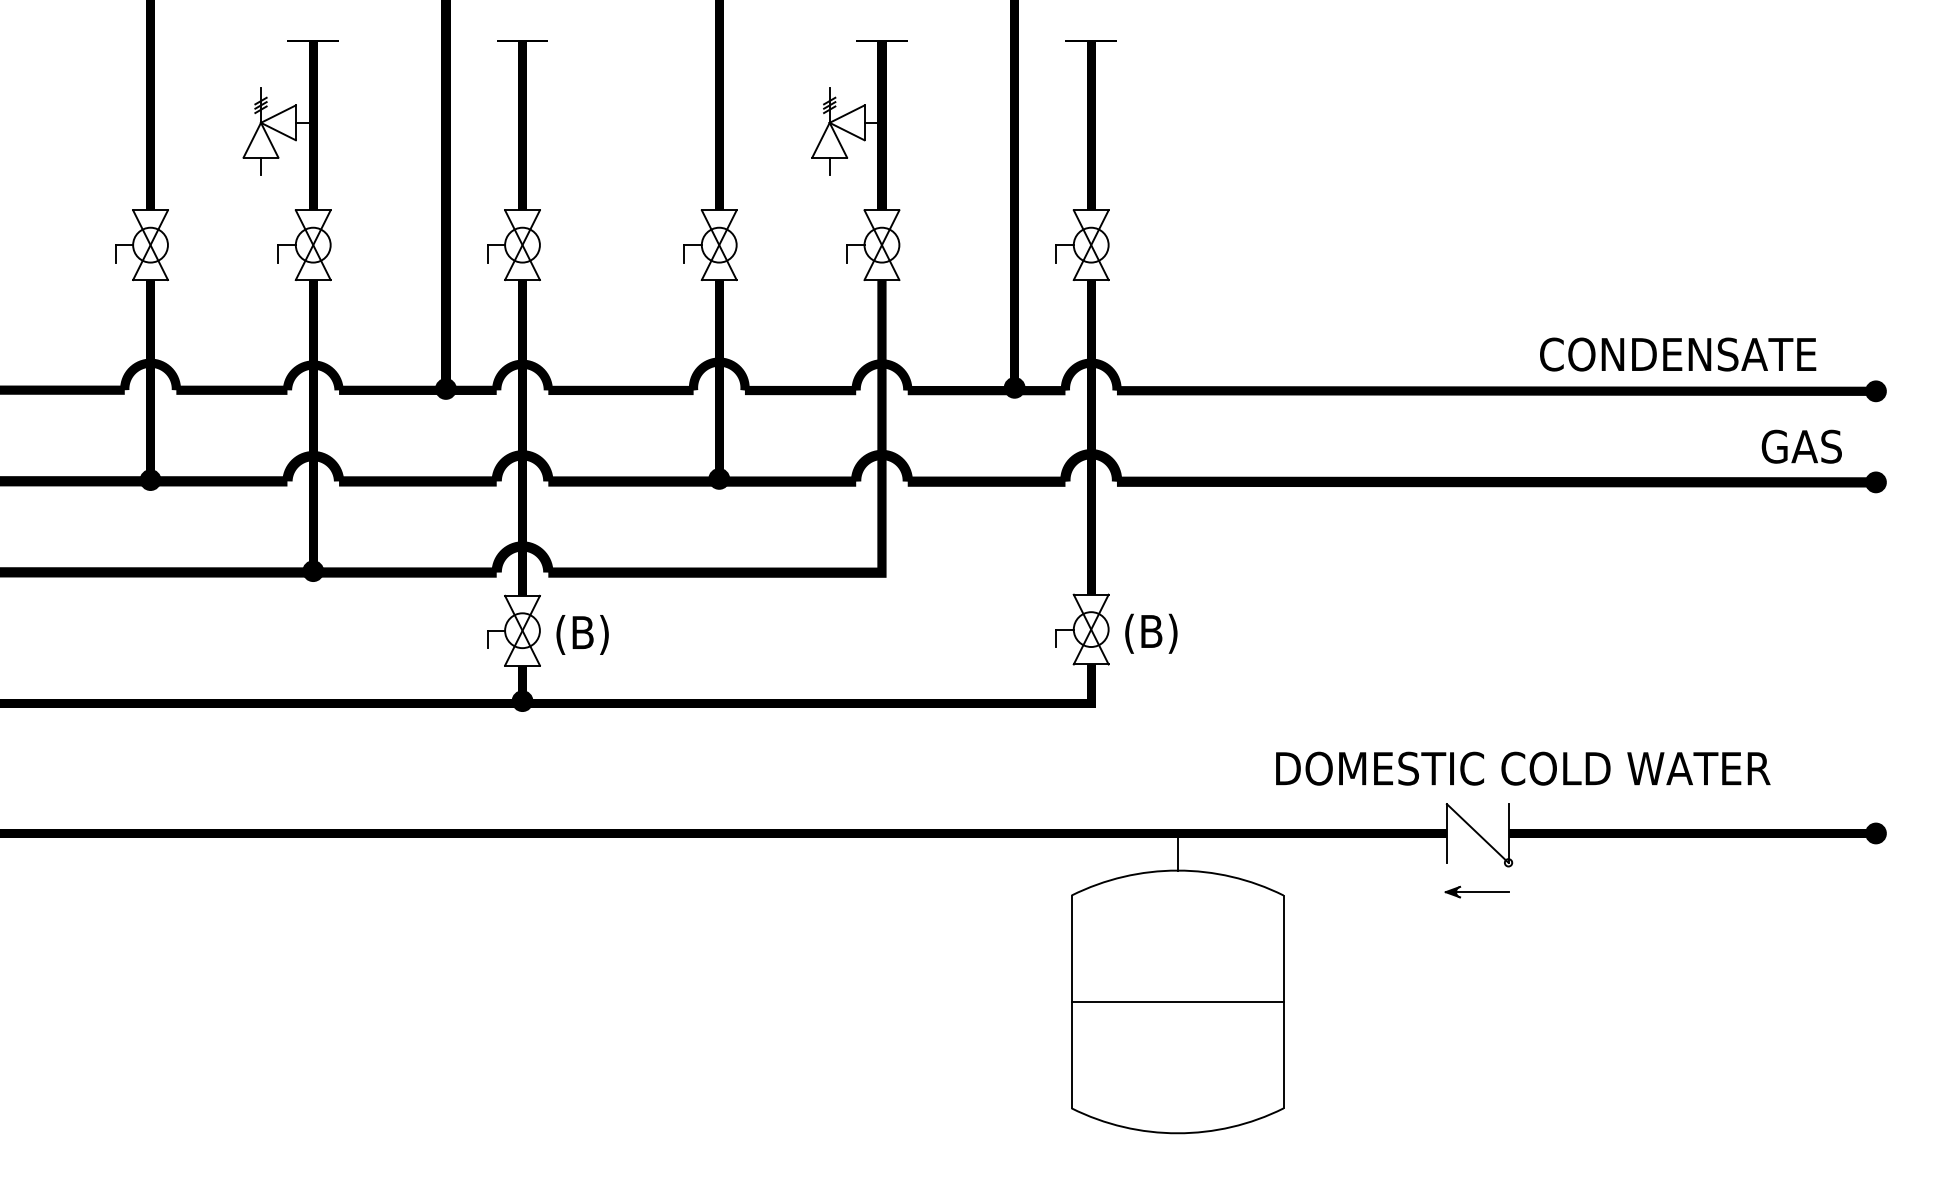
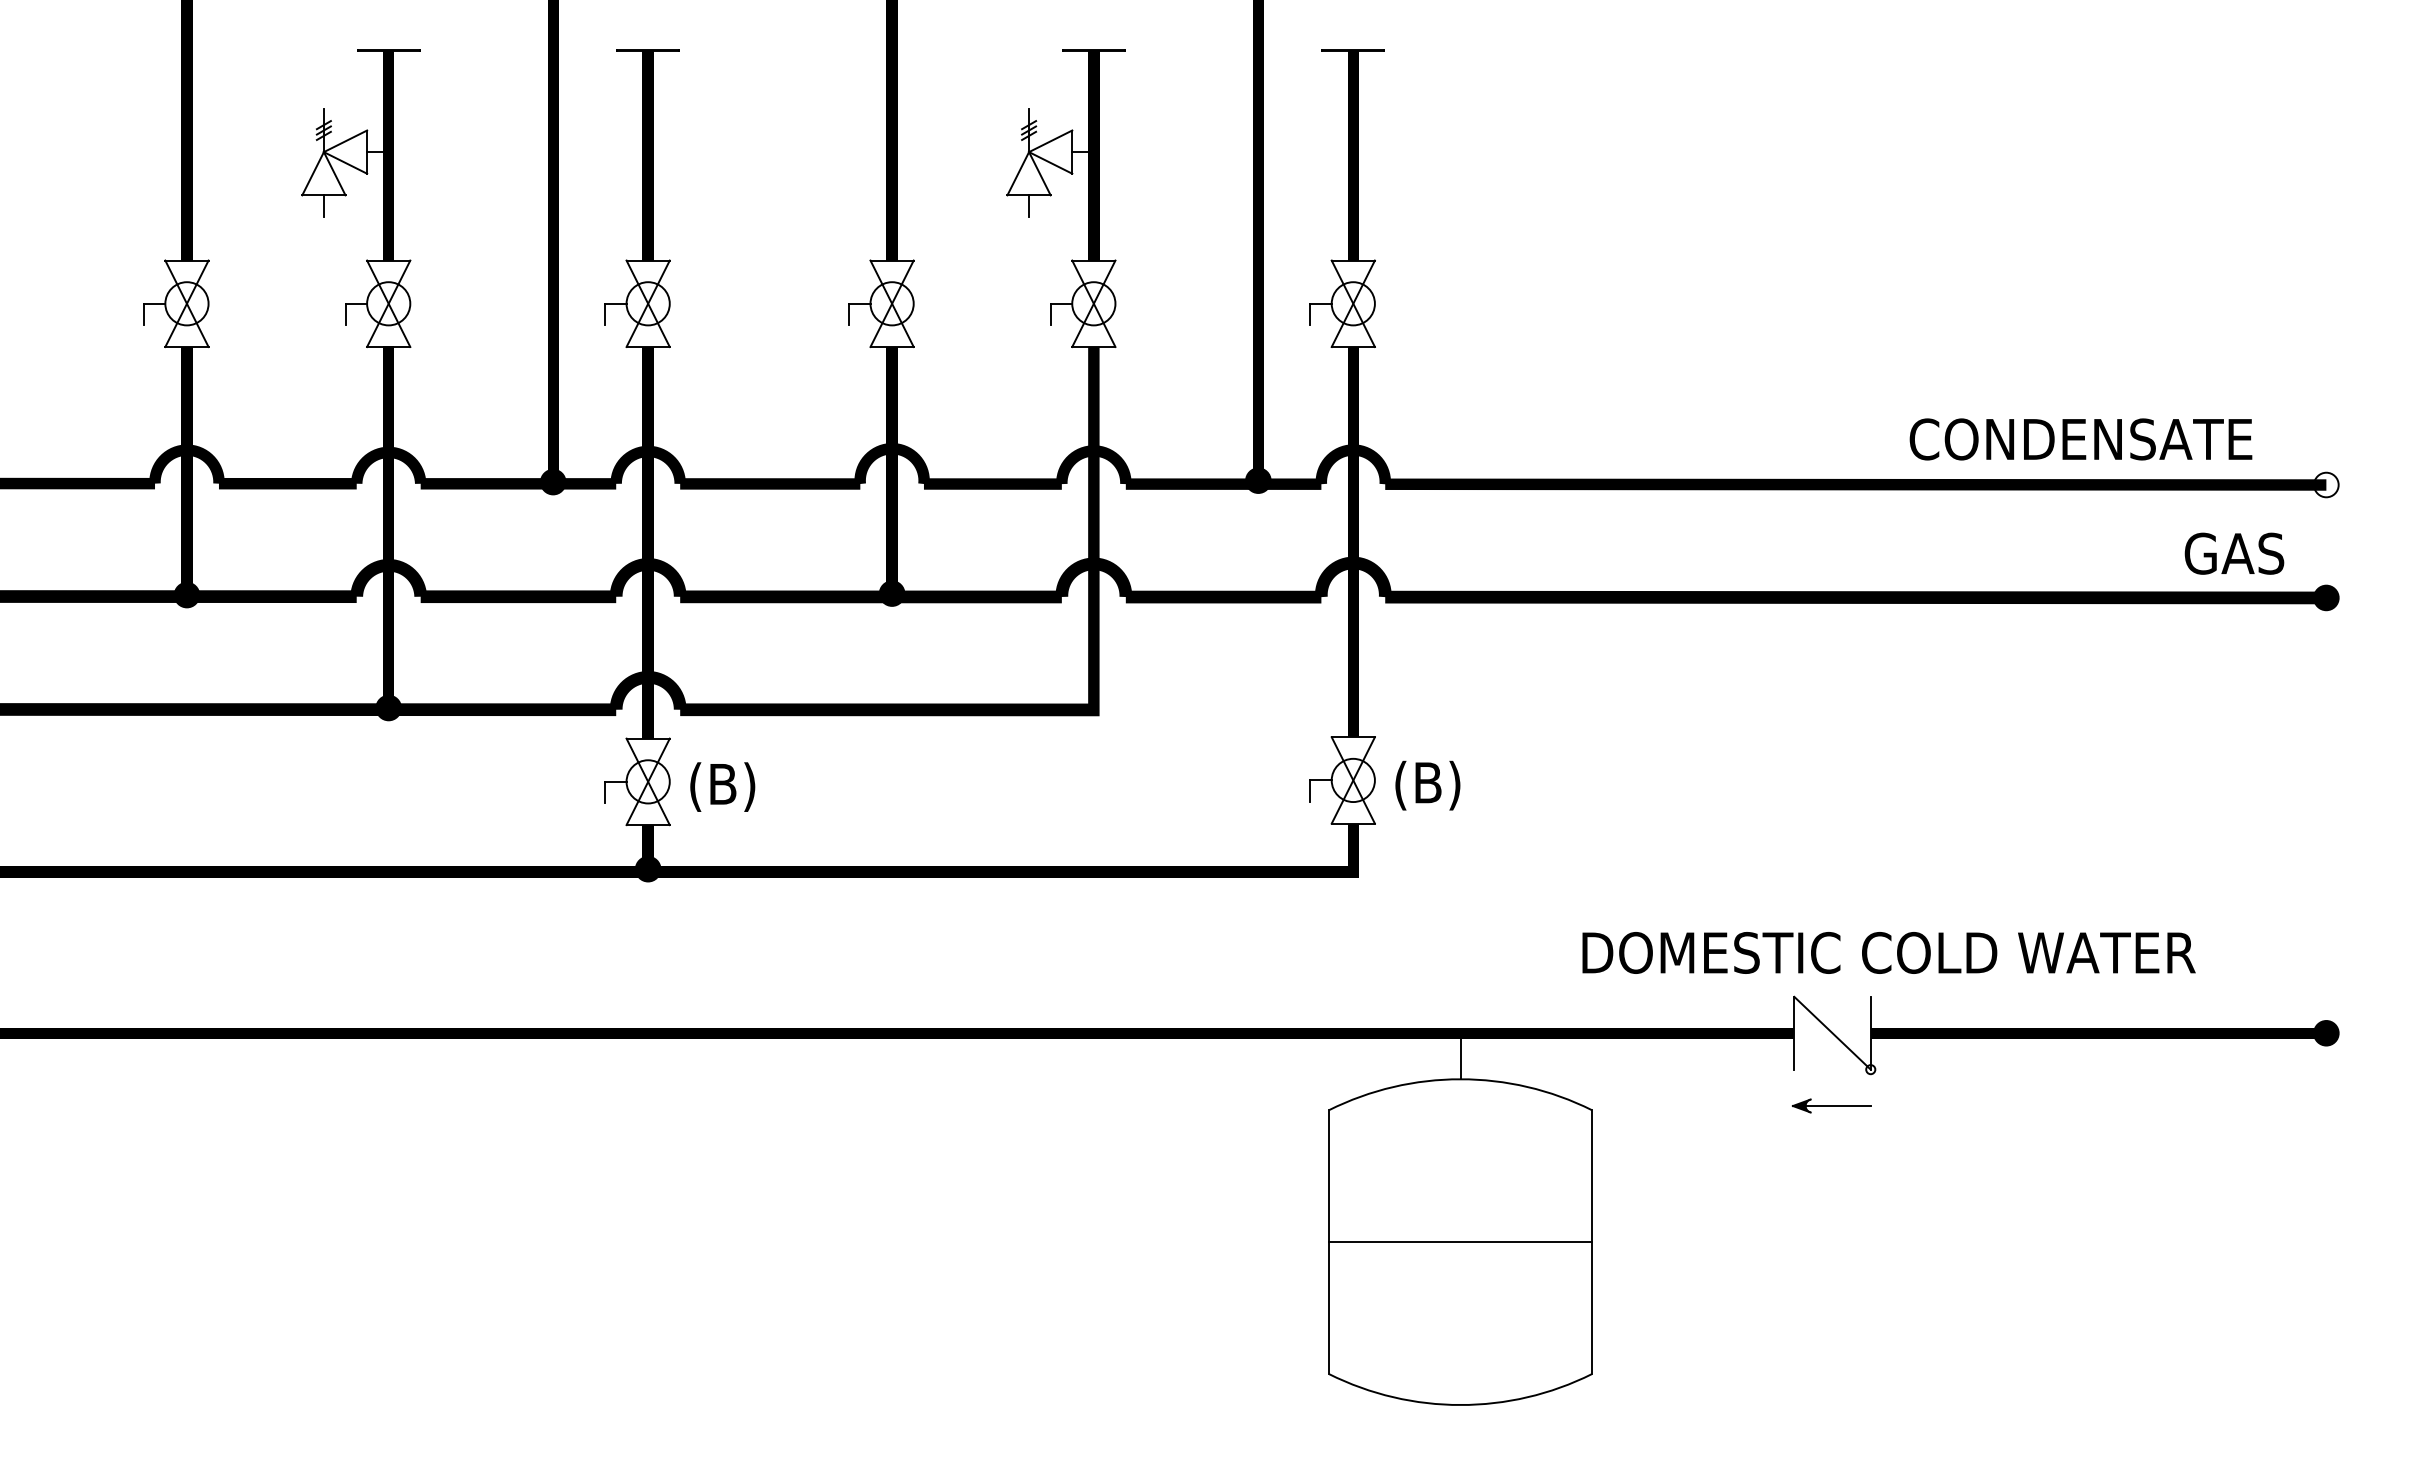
fill: (1876, 390) -> (2326, 484), removed

